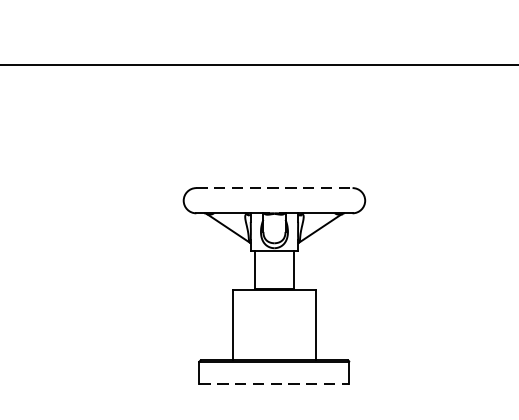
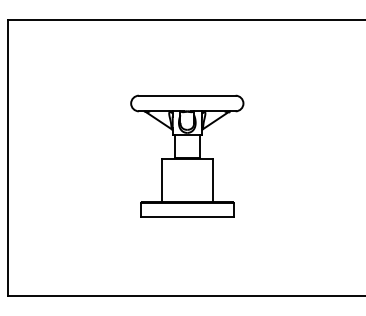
line: (274, 187) -> (187, 95), dashed -> solid
line: (274, 383) -> (187, 216), dashed -> solid

